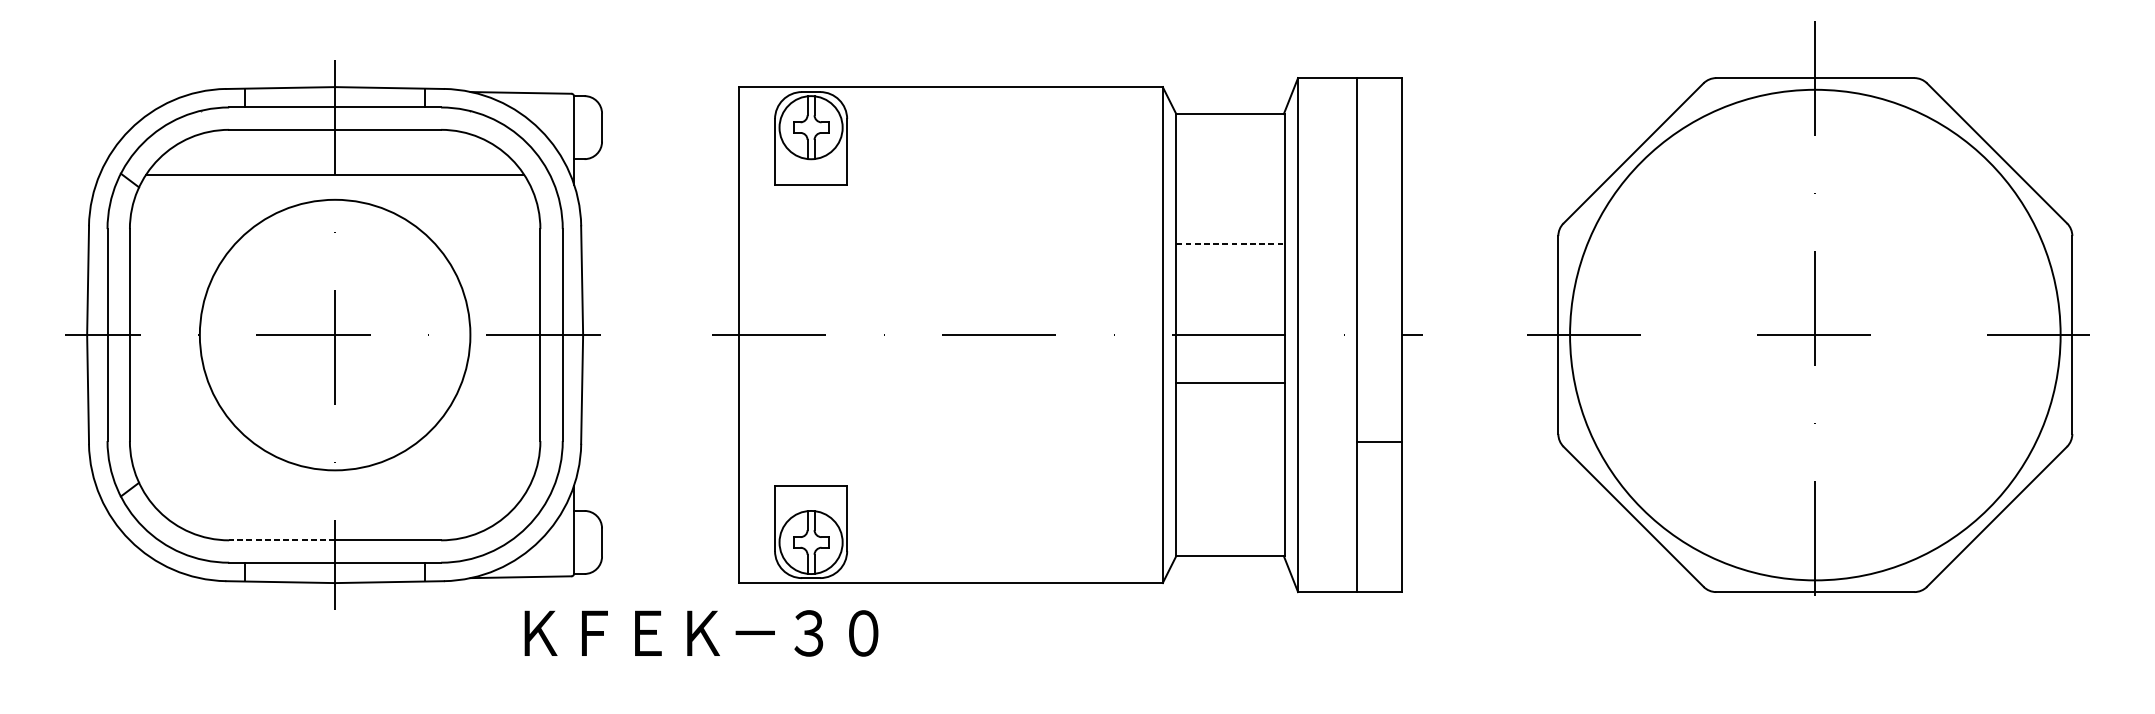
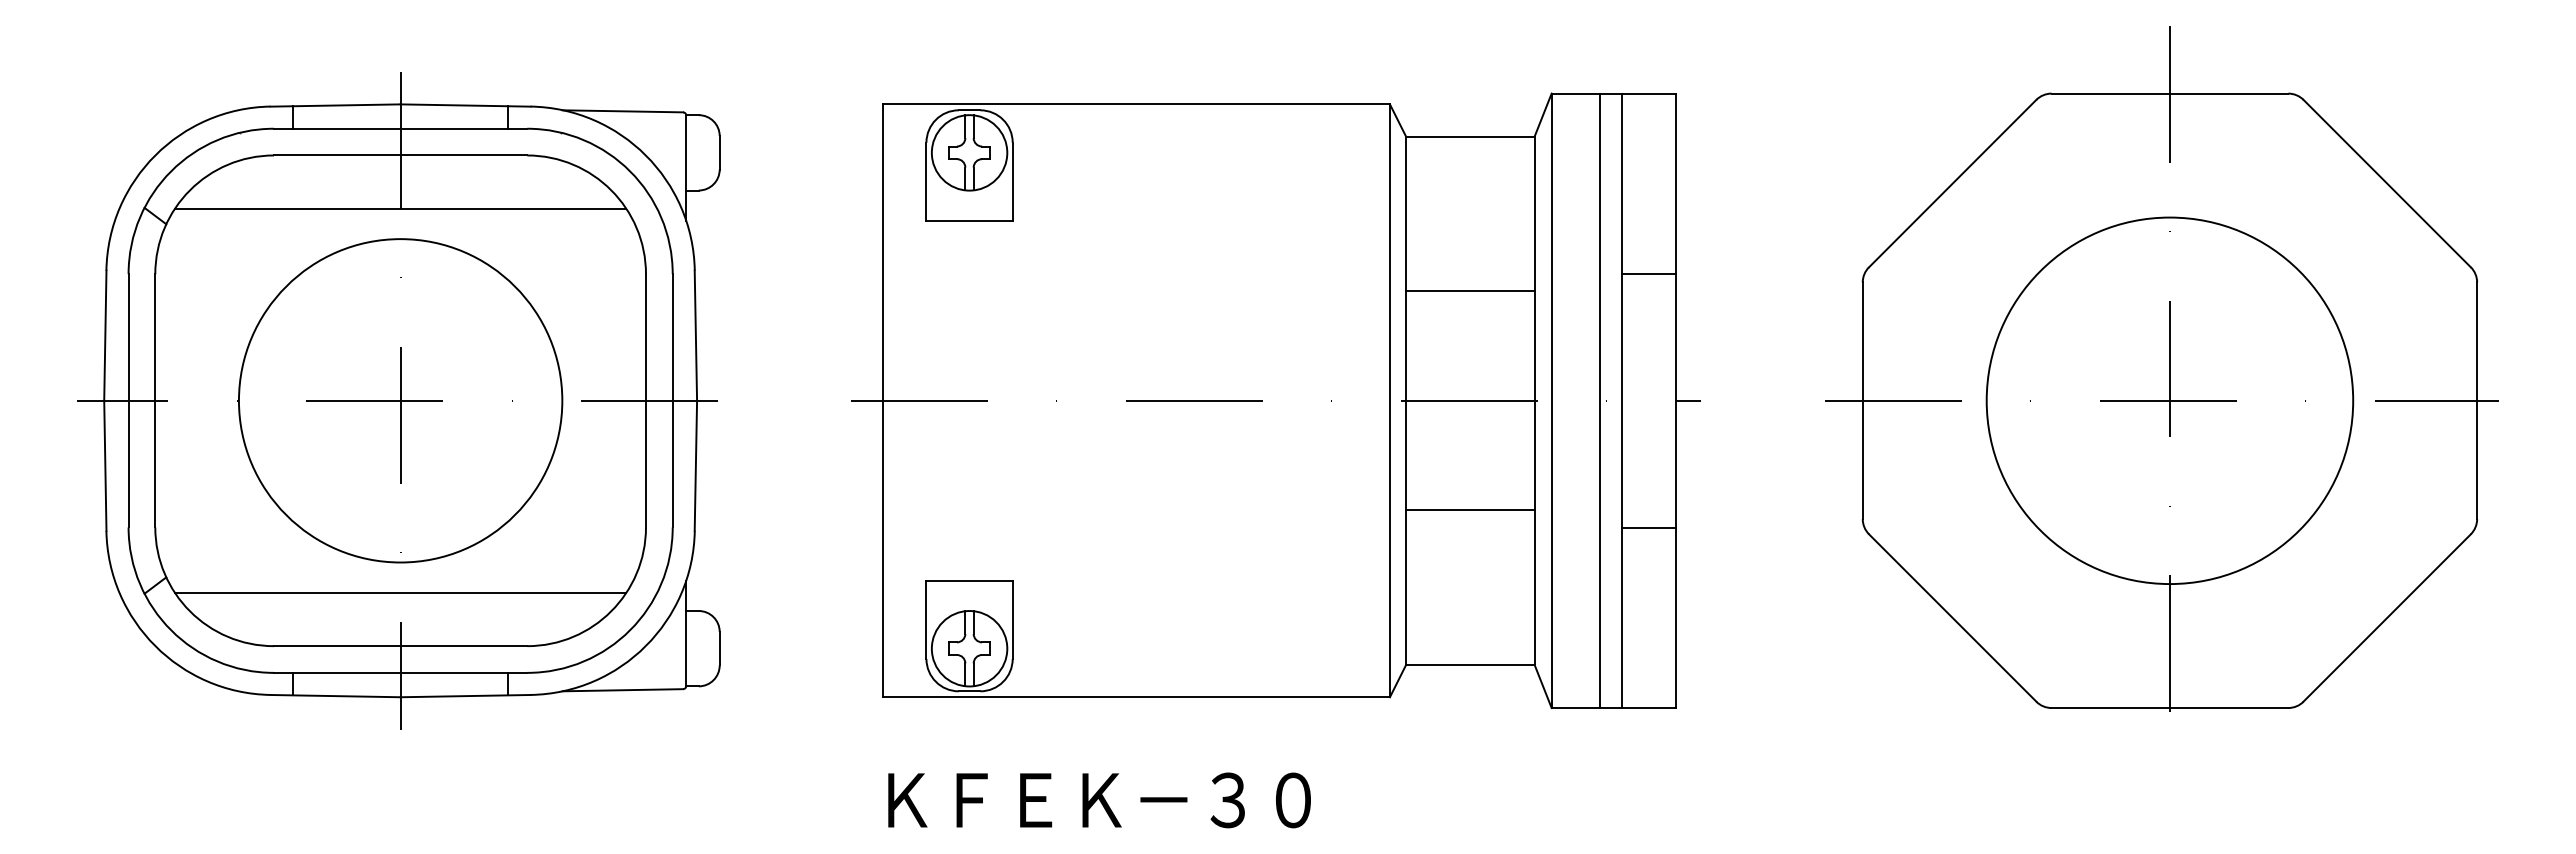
line: (1379, 228) -> (1648, 273), added
line: (1230, 243) -> (1470, 291), dashed -> solid
line: (1338, 334) -> (1600, 400), added
circle: (1814, 334) -> (2169, 400), size x0.62
line: (1230, 383) -> (1470, 510), moved
line: (335, 495) -> (400, 592), added
line: (281, 540) -> (336, 646), dashed -> solid
text: (701, 633) -> (1099, 800), moved

